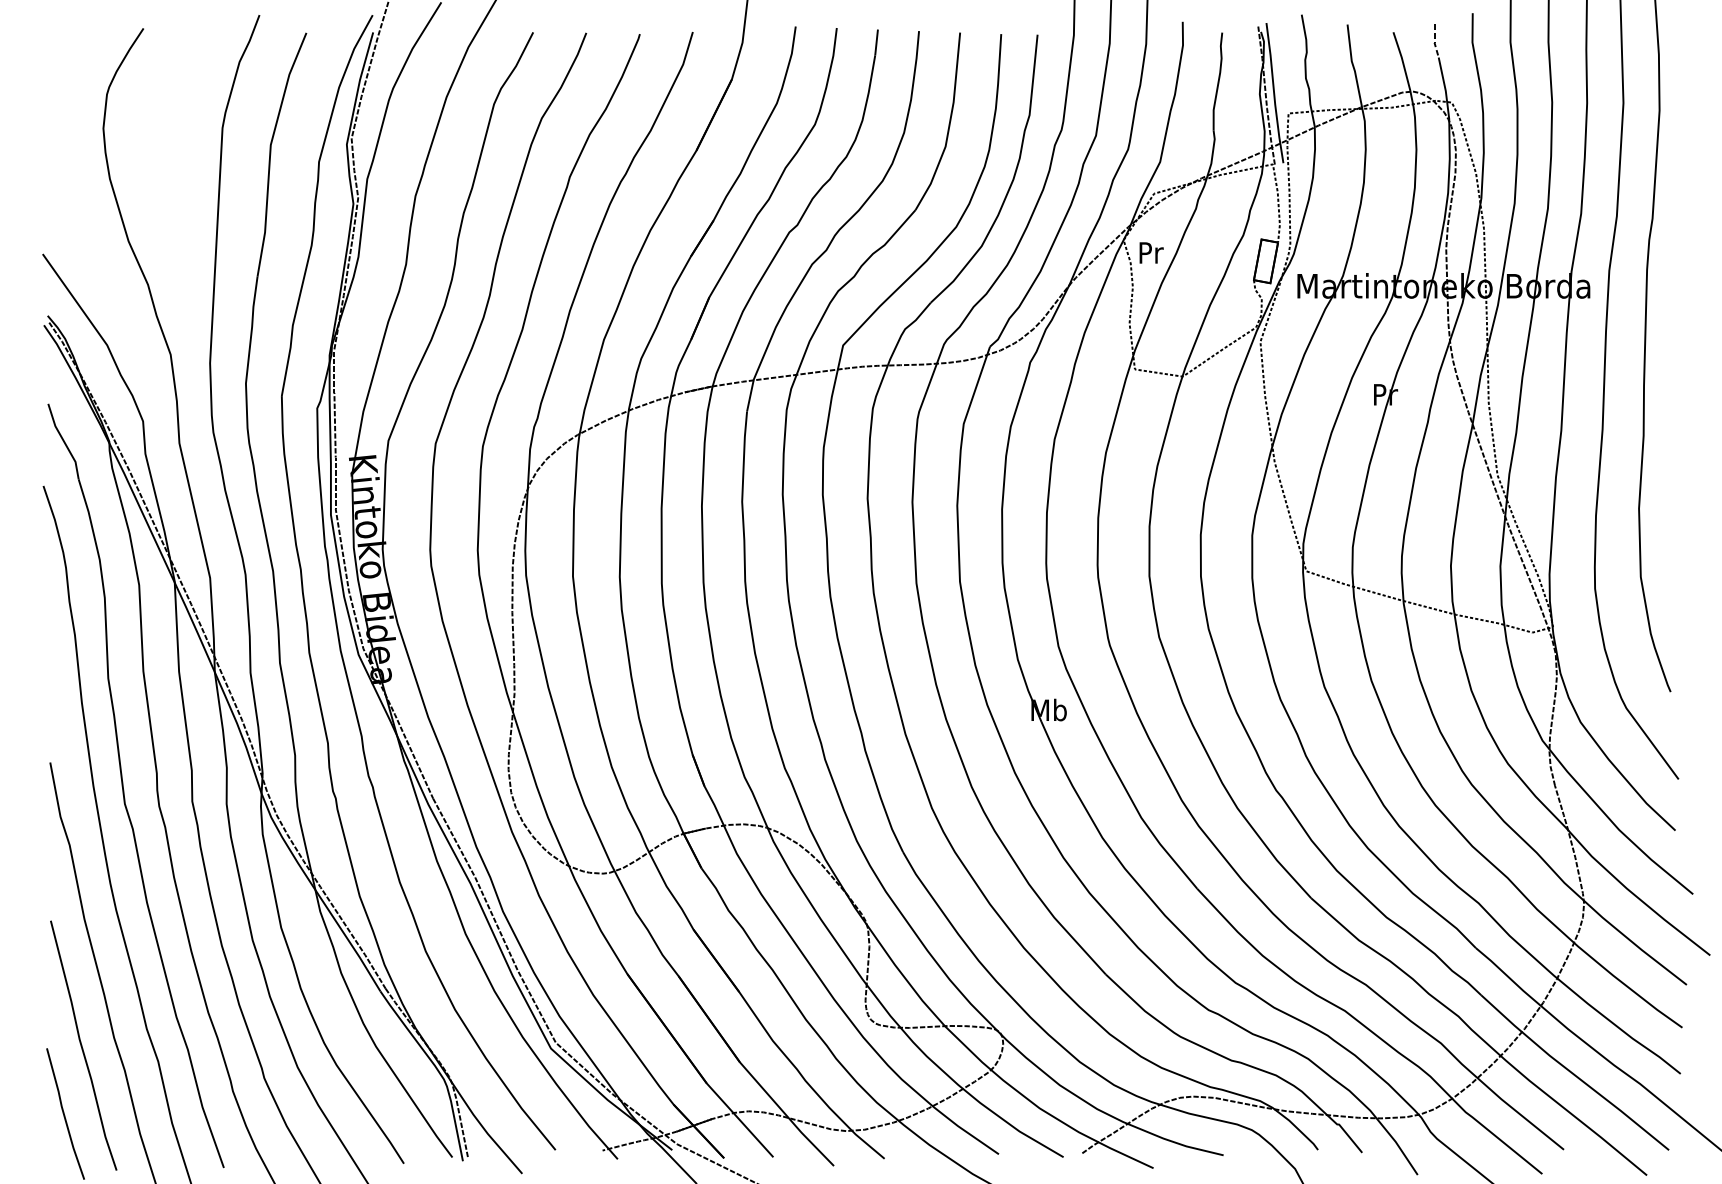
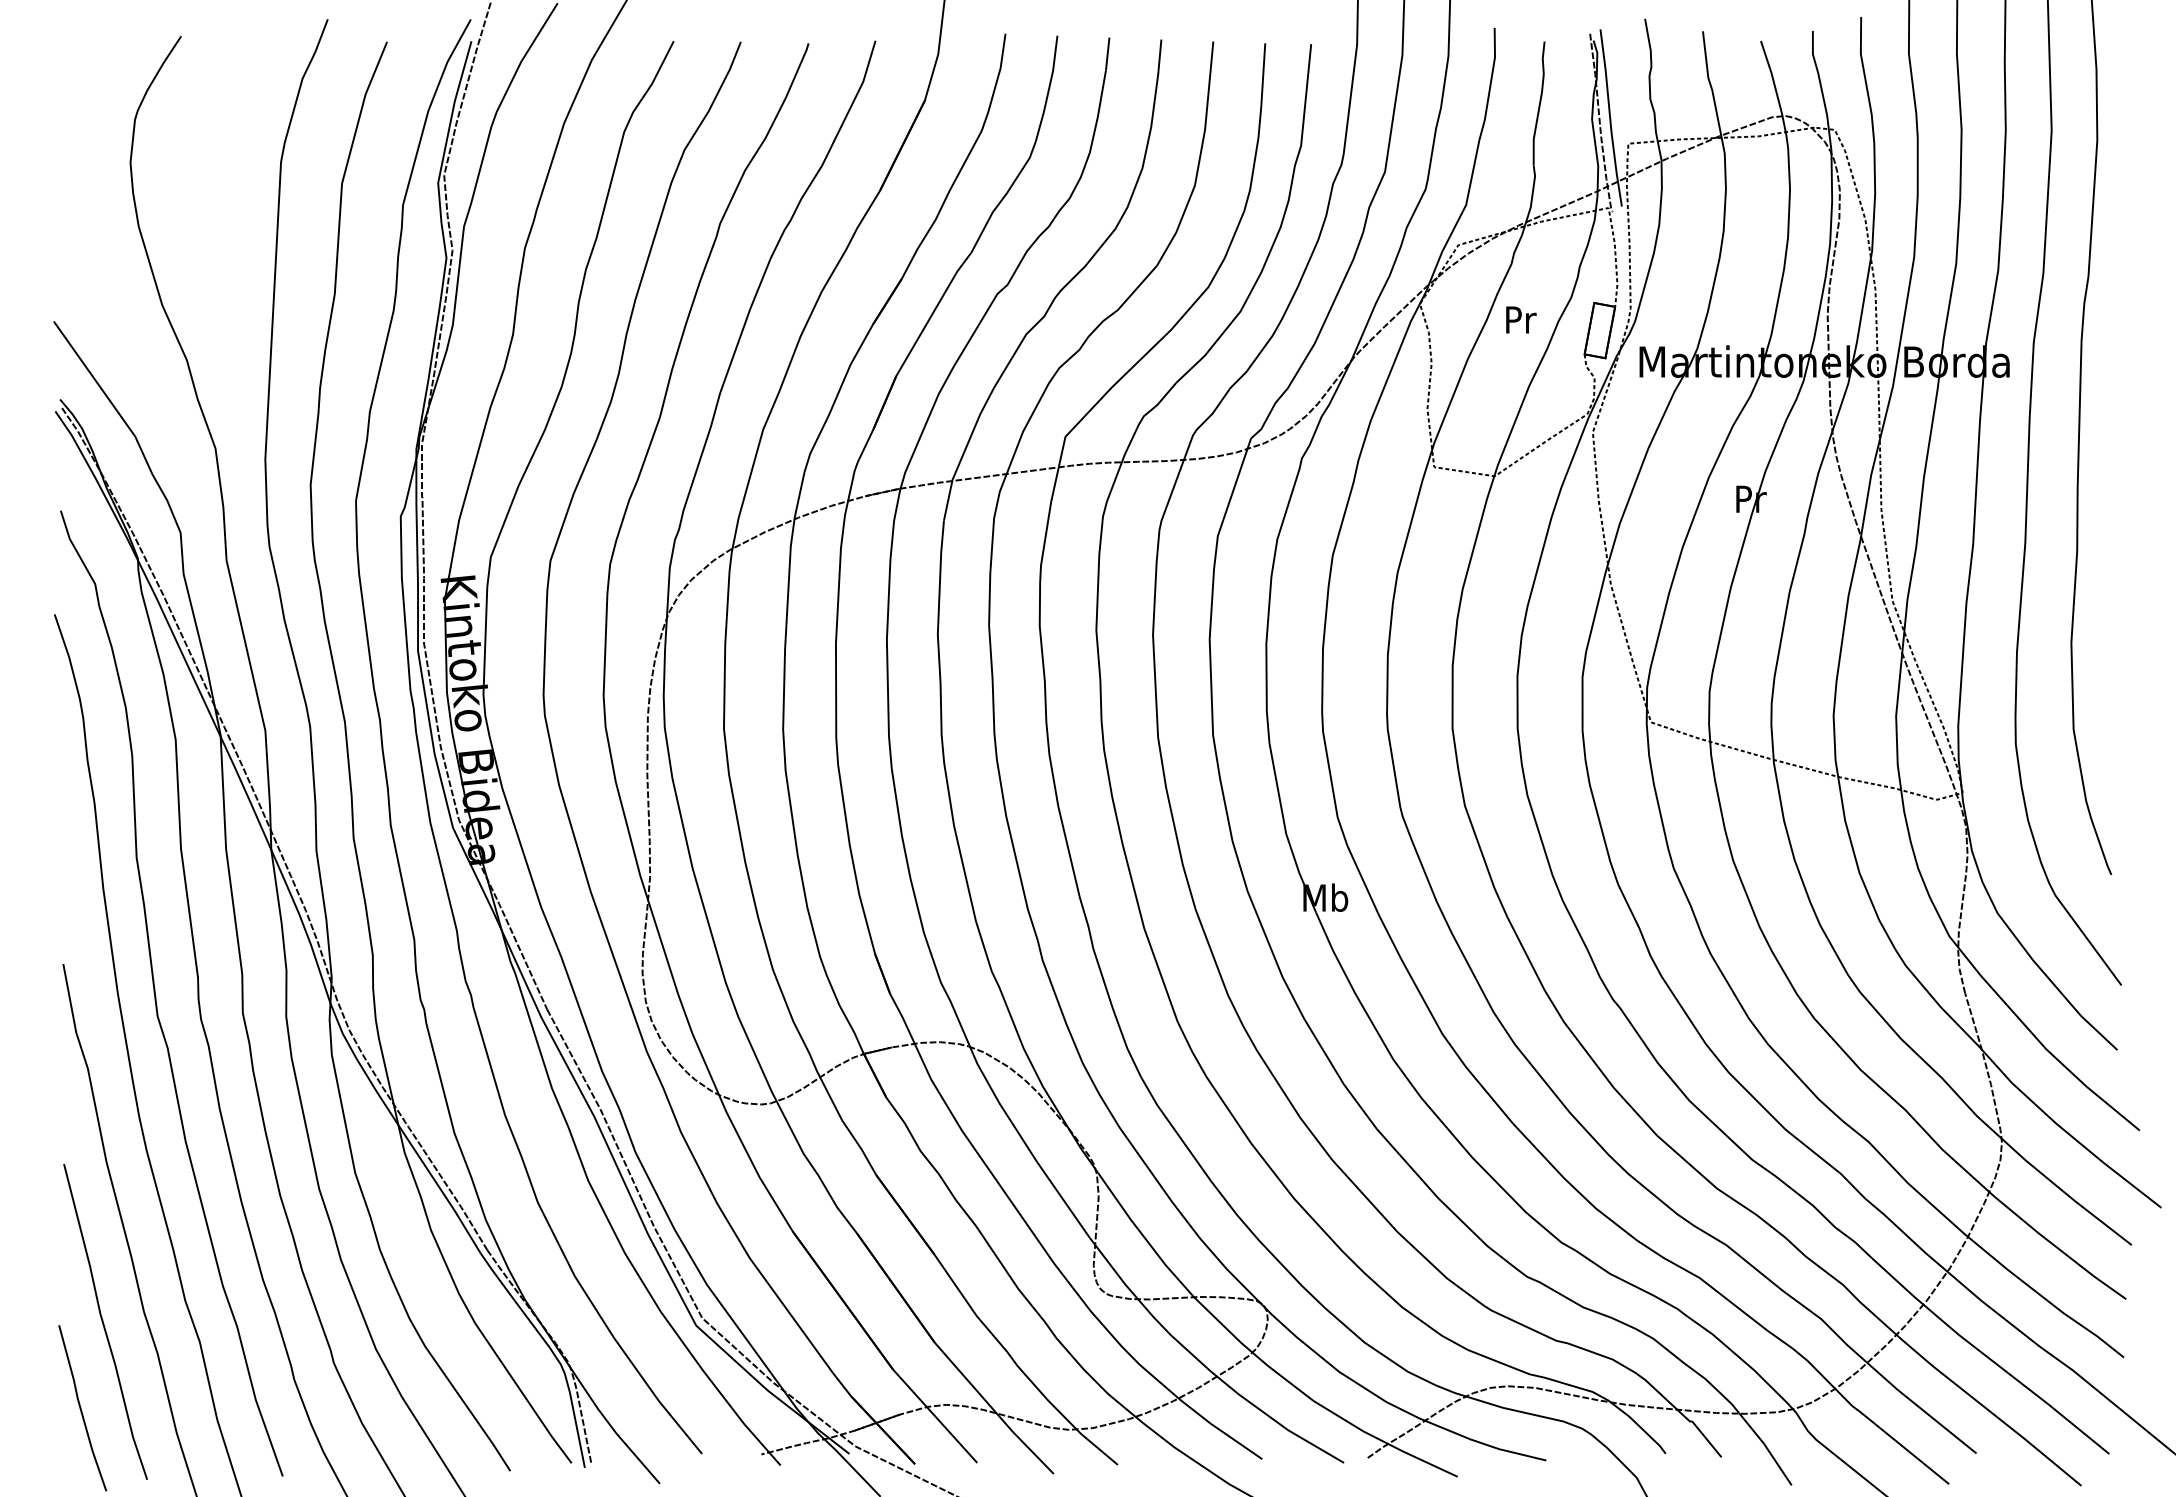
line: (1434, 42) -> (1812, 53), dashed -> solid
text: (1151, 252) -> (1521, 319), moved

